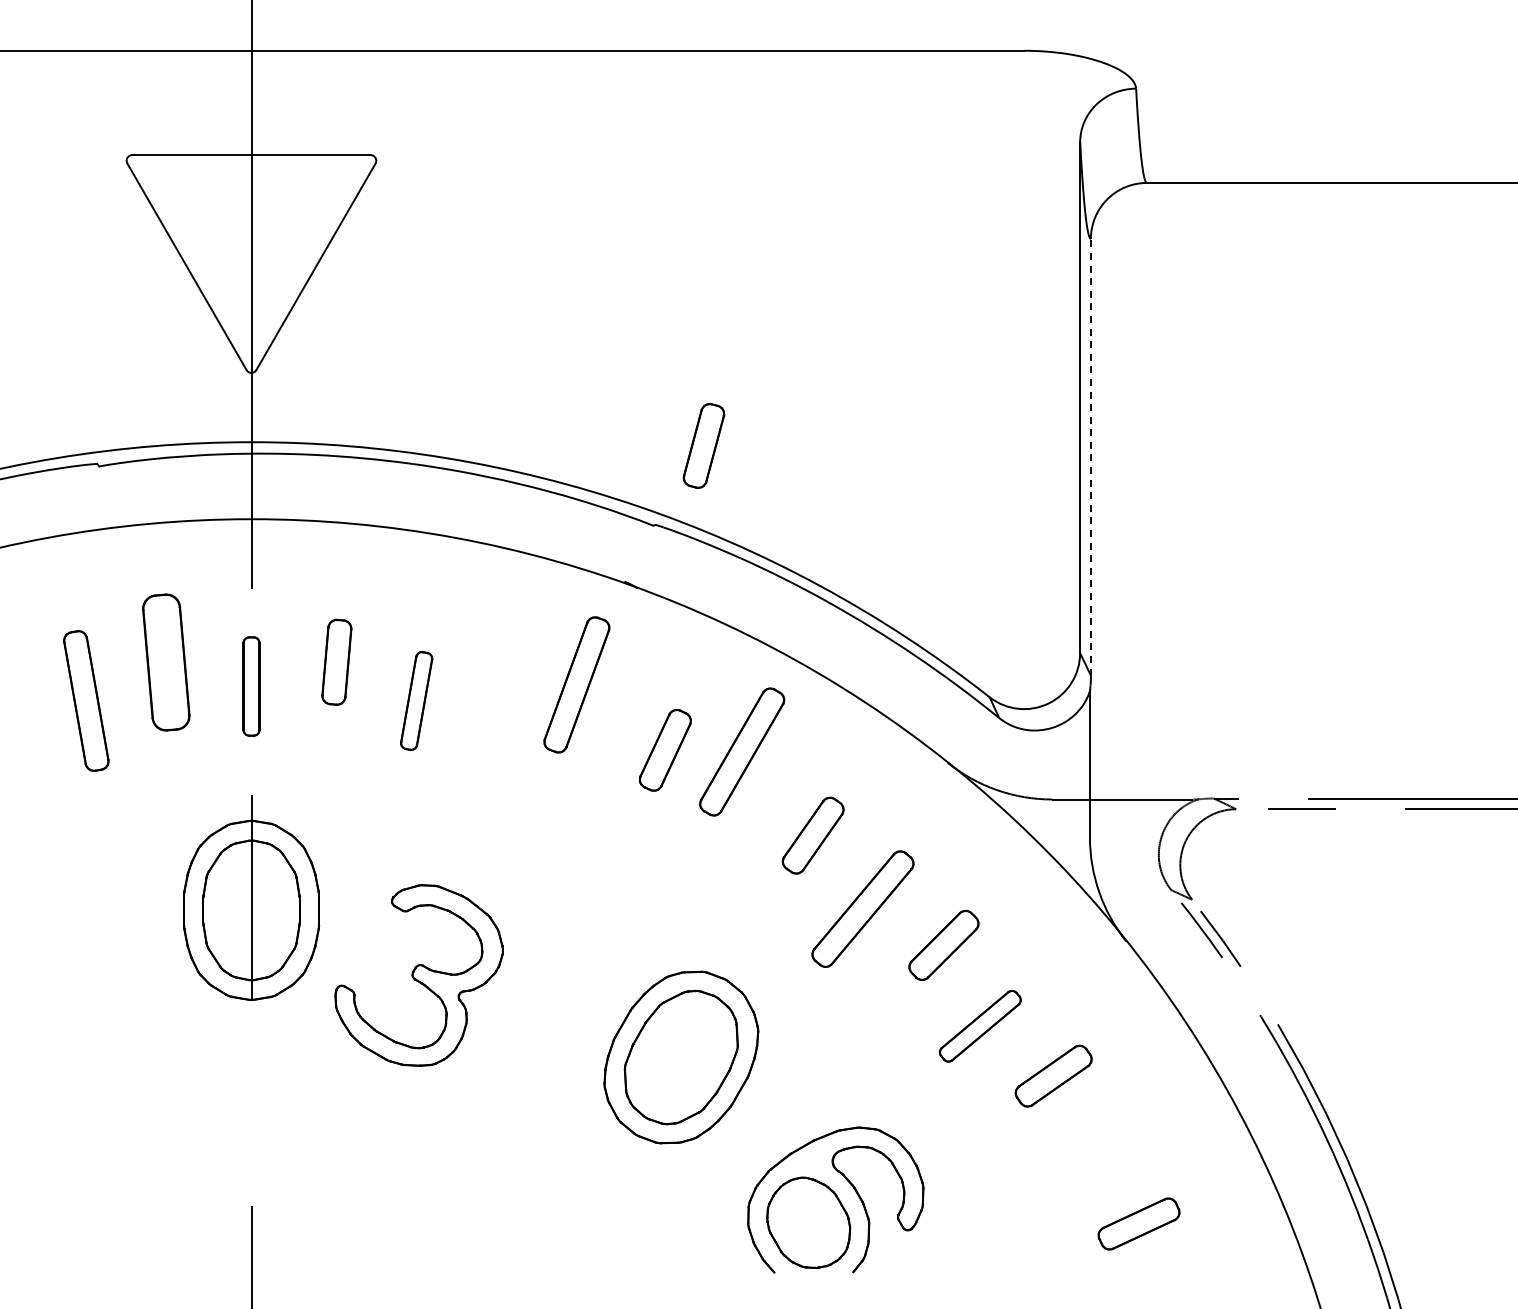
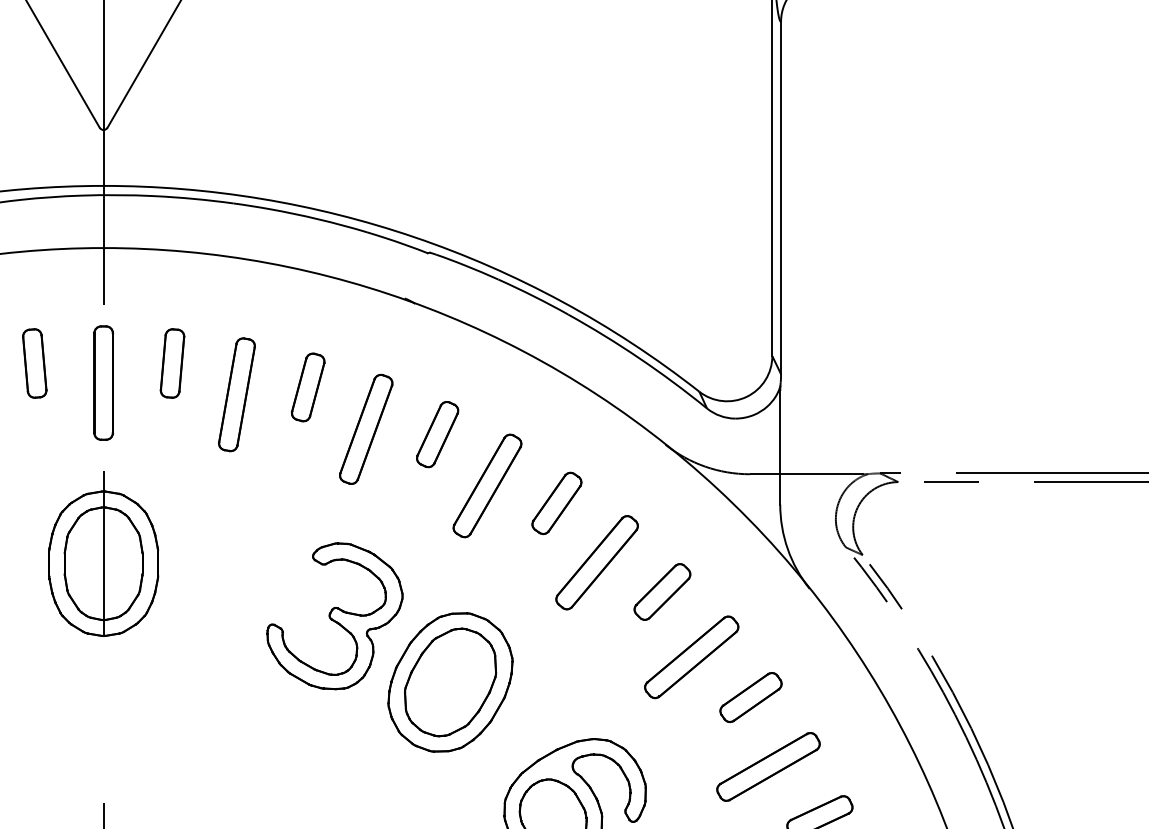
part: (703, 445) -> (307, 387), moved
line: (1090, 456) -> (780, 197), dashed -> solid
part: (165, 661) -> (34, 362), size x0.62
part: (576, 684) -> (365, 429), moved
part: (251, 686) -> (103, 383), size x1.43
part: (416, 700) -> (236, 394), size x1.43
part: (742, 751) -> (487, 485), moved
part: (418, 975) -> (334, 616), moved
part: (980, 1025) -> (691, 656), size x1.43
part: (1074, 1162) -> (767, 767), added

